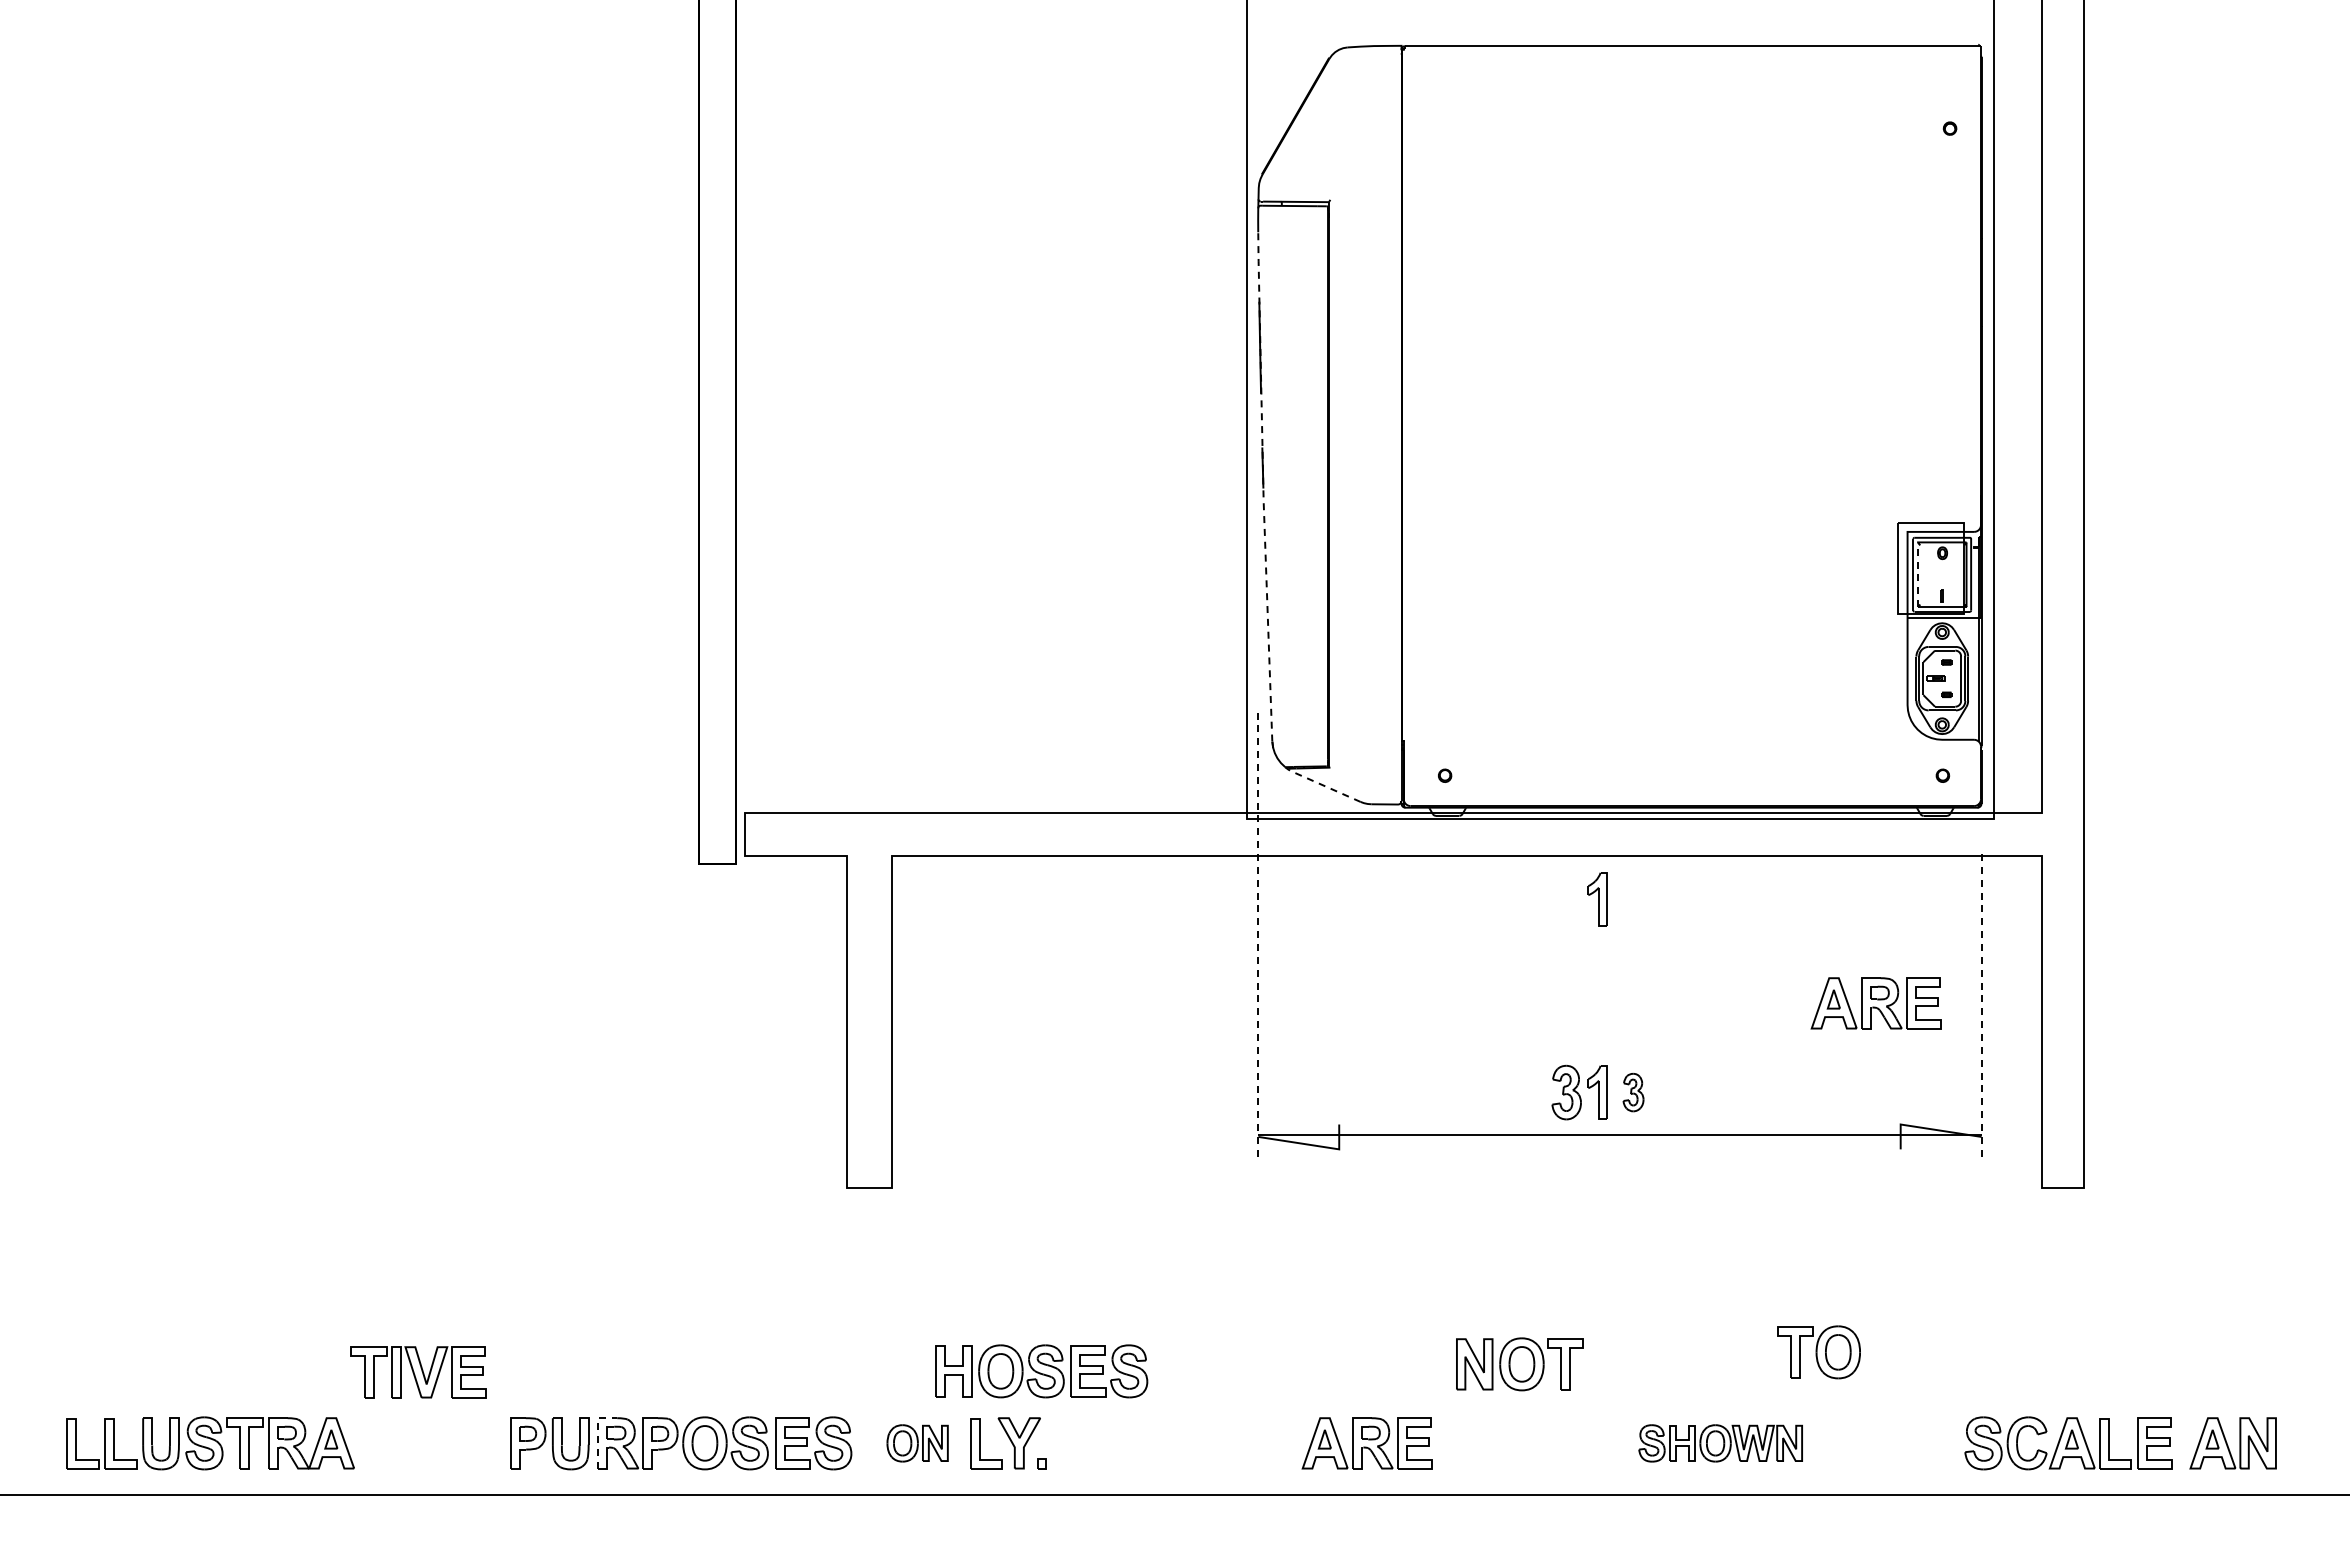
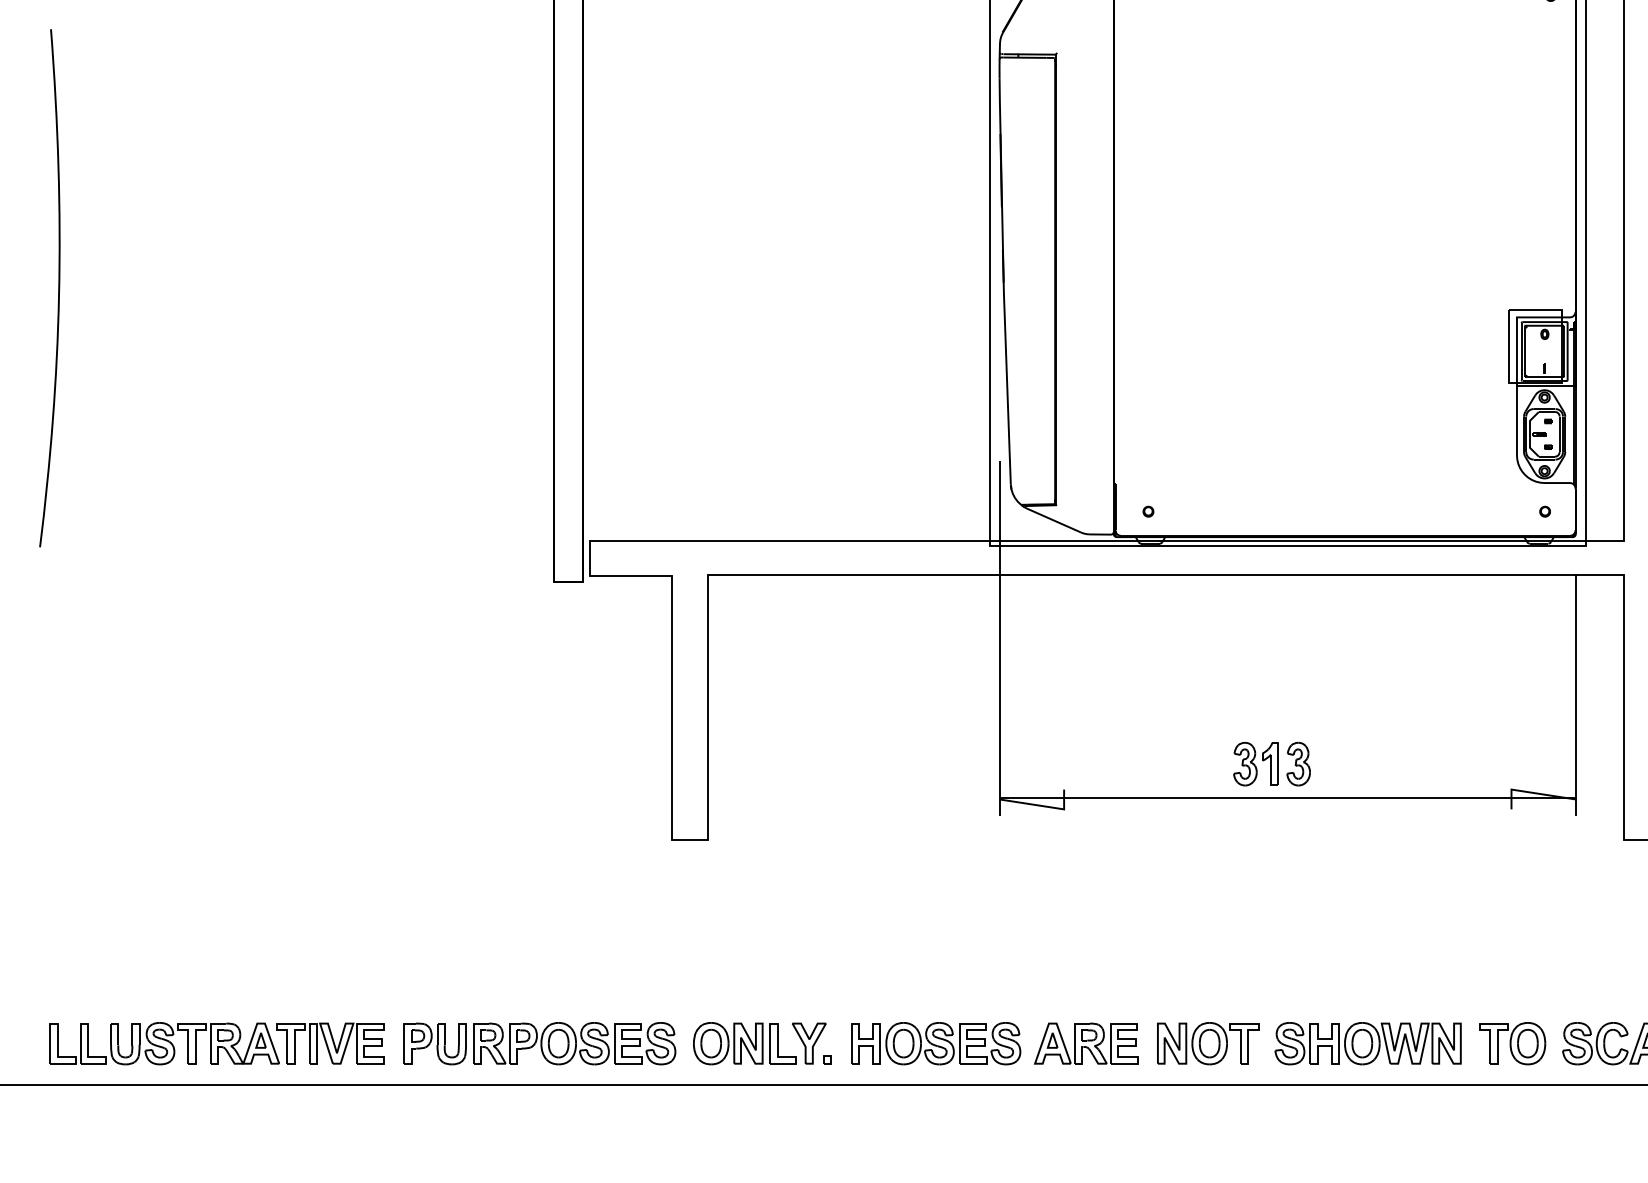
line: (1263, 486) -> (1003, 281), dashed -> solid
curve: (77, 495) -> (58, 288), added
line: (1918, 574) -> (1525, 351), dashed -> solid
line: (1323, 785) -> (1051, 519), dashed -> solid
part: (1597, 899) -> (1269, 610), removed
line: (1258, 935) -> (999, 638), dashed -> solid
part: (1875, 1003) -> (1491, 693), removed
line: (1981, 1005) -> (1575, 694), dashed -> solid
part: (1633, 1092) -> (1298, 764), size x1.43
part: (1818, 1352) -> (1512, 1043), moved
part: (1519, 1364) -> (1207, 1043), moved
part: (1041, 1371) -> (936, 1043), moved
part: (418, 1372) -> (330, 1043), moved
line: (598, 1433) -> (473, 1035), dashed -> solid
part: (917, 1443) -> (728, 1043), size x1.43
part: (1720, 1443) -> (1367, 1043), size x1.43

